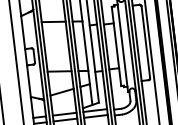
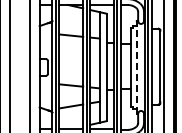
line: (122, 48) -> (136, 70), solid -> dashed

